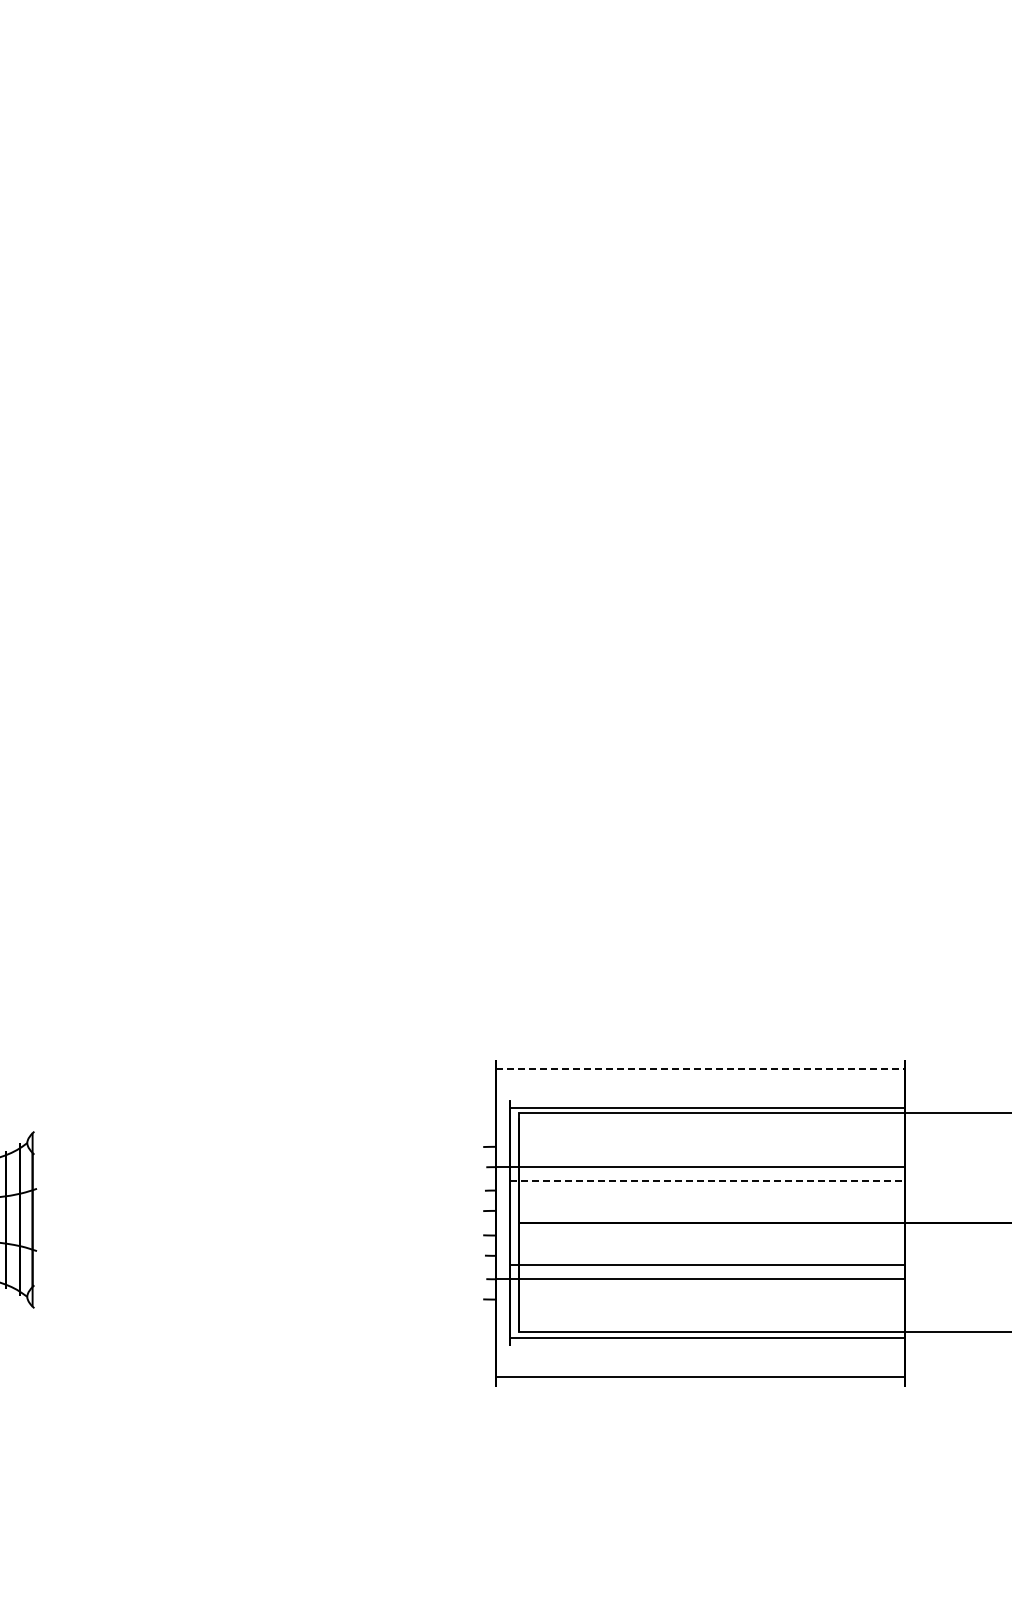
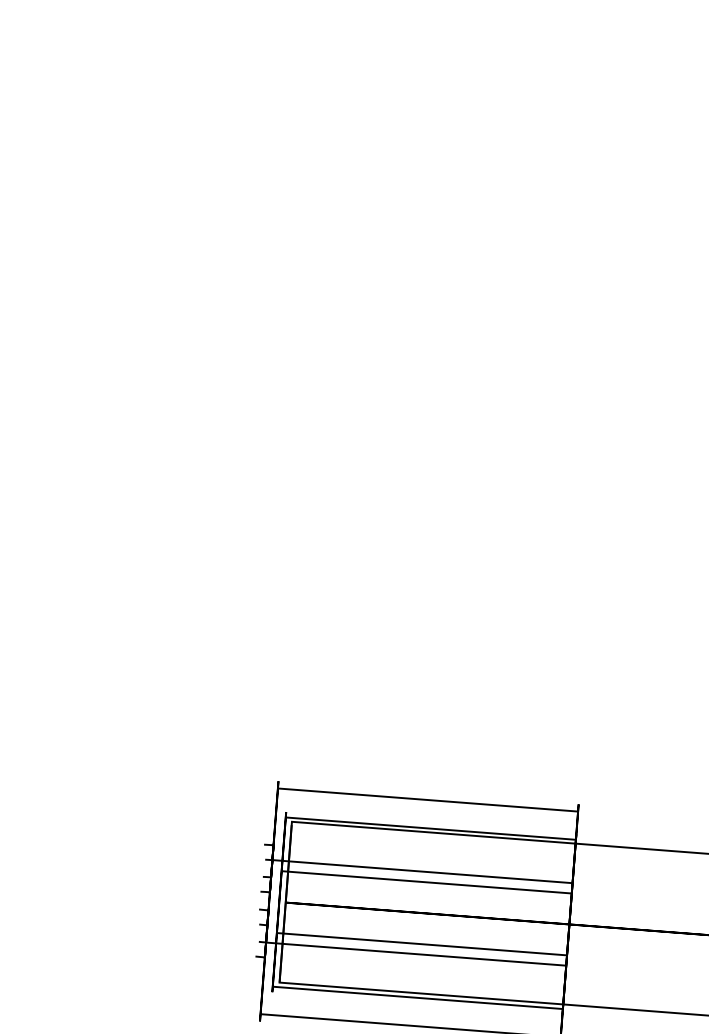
line: (701, 1069) -> (428, 800), dashed -> solid
line: (707, 1181) -> (426, 882), dashed -> solid

